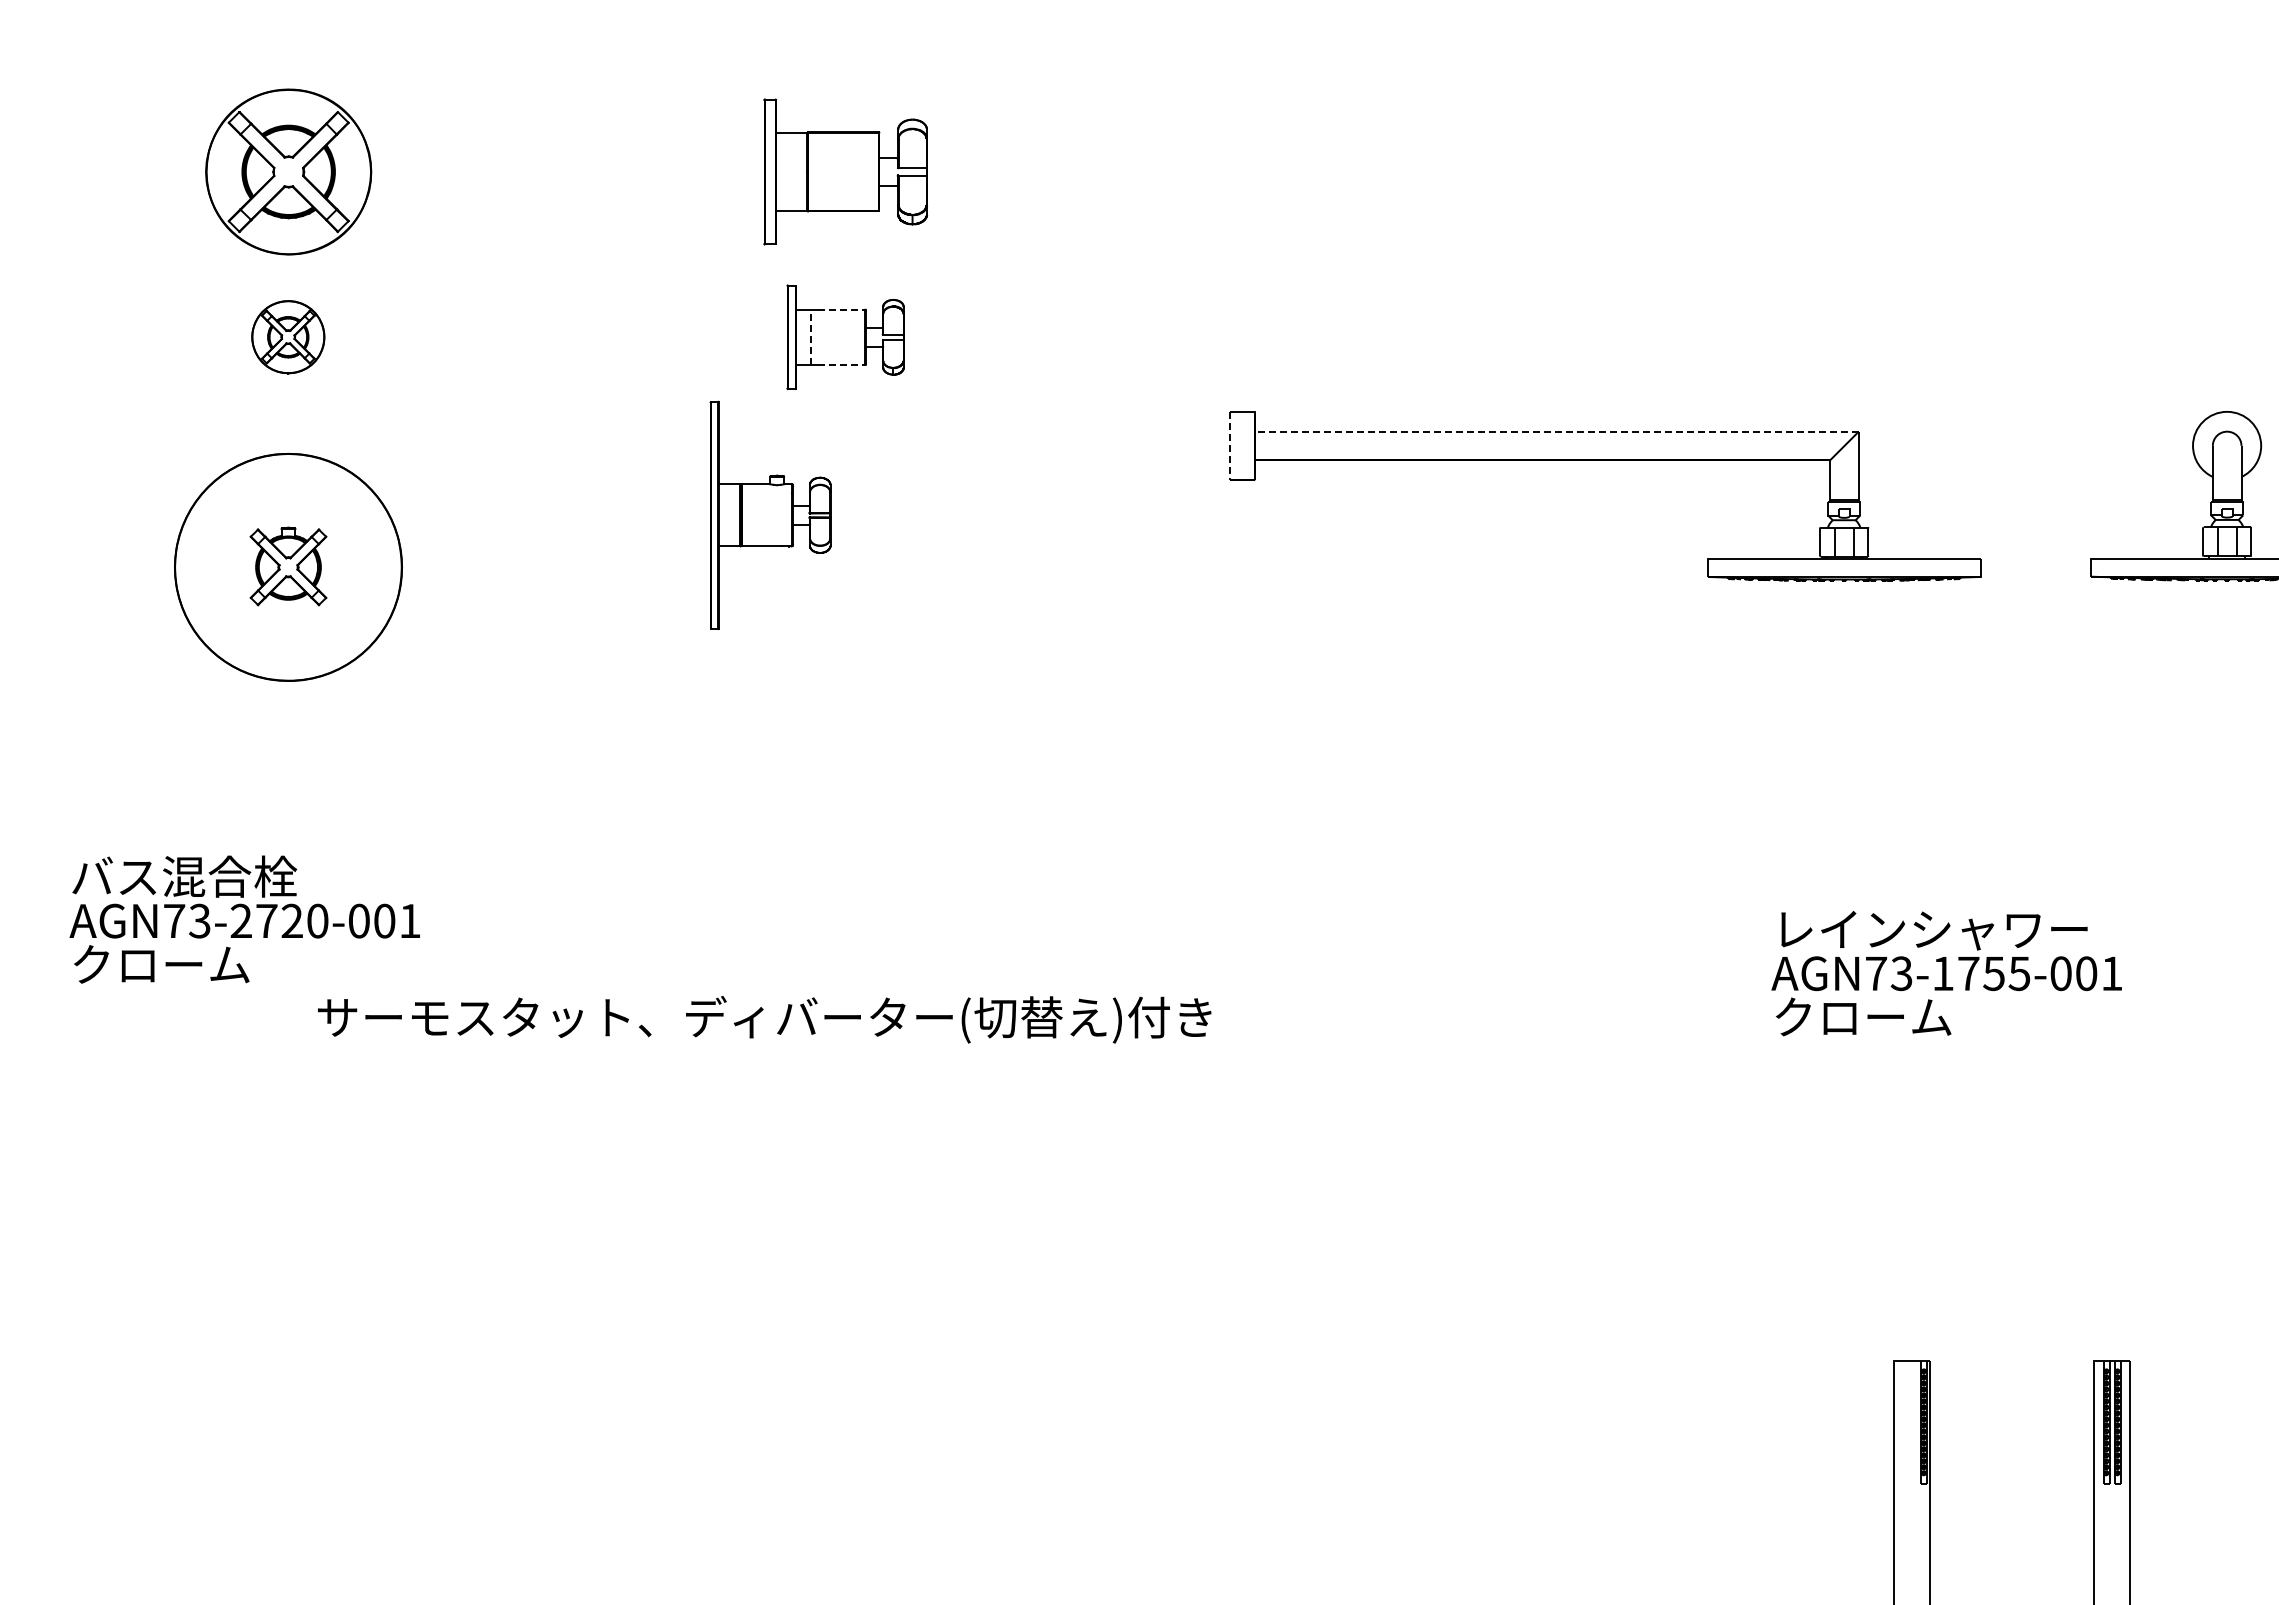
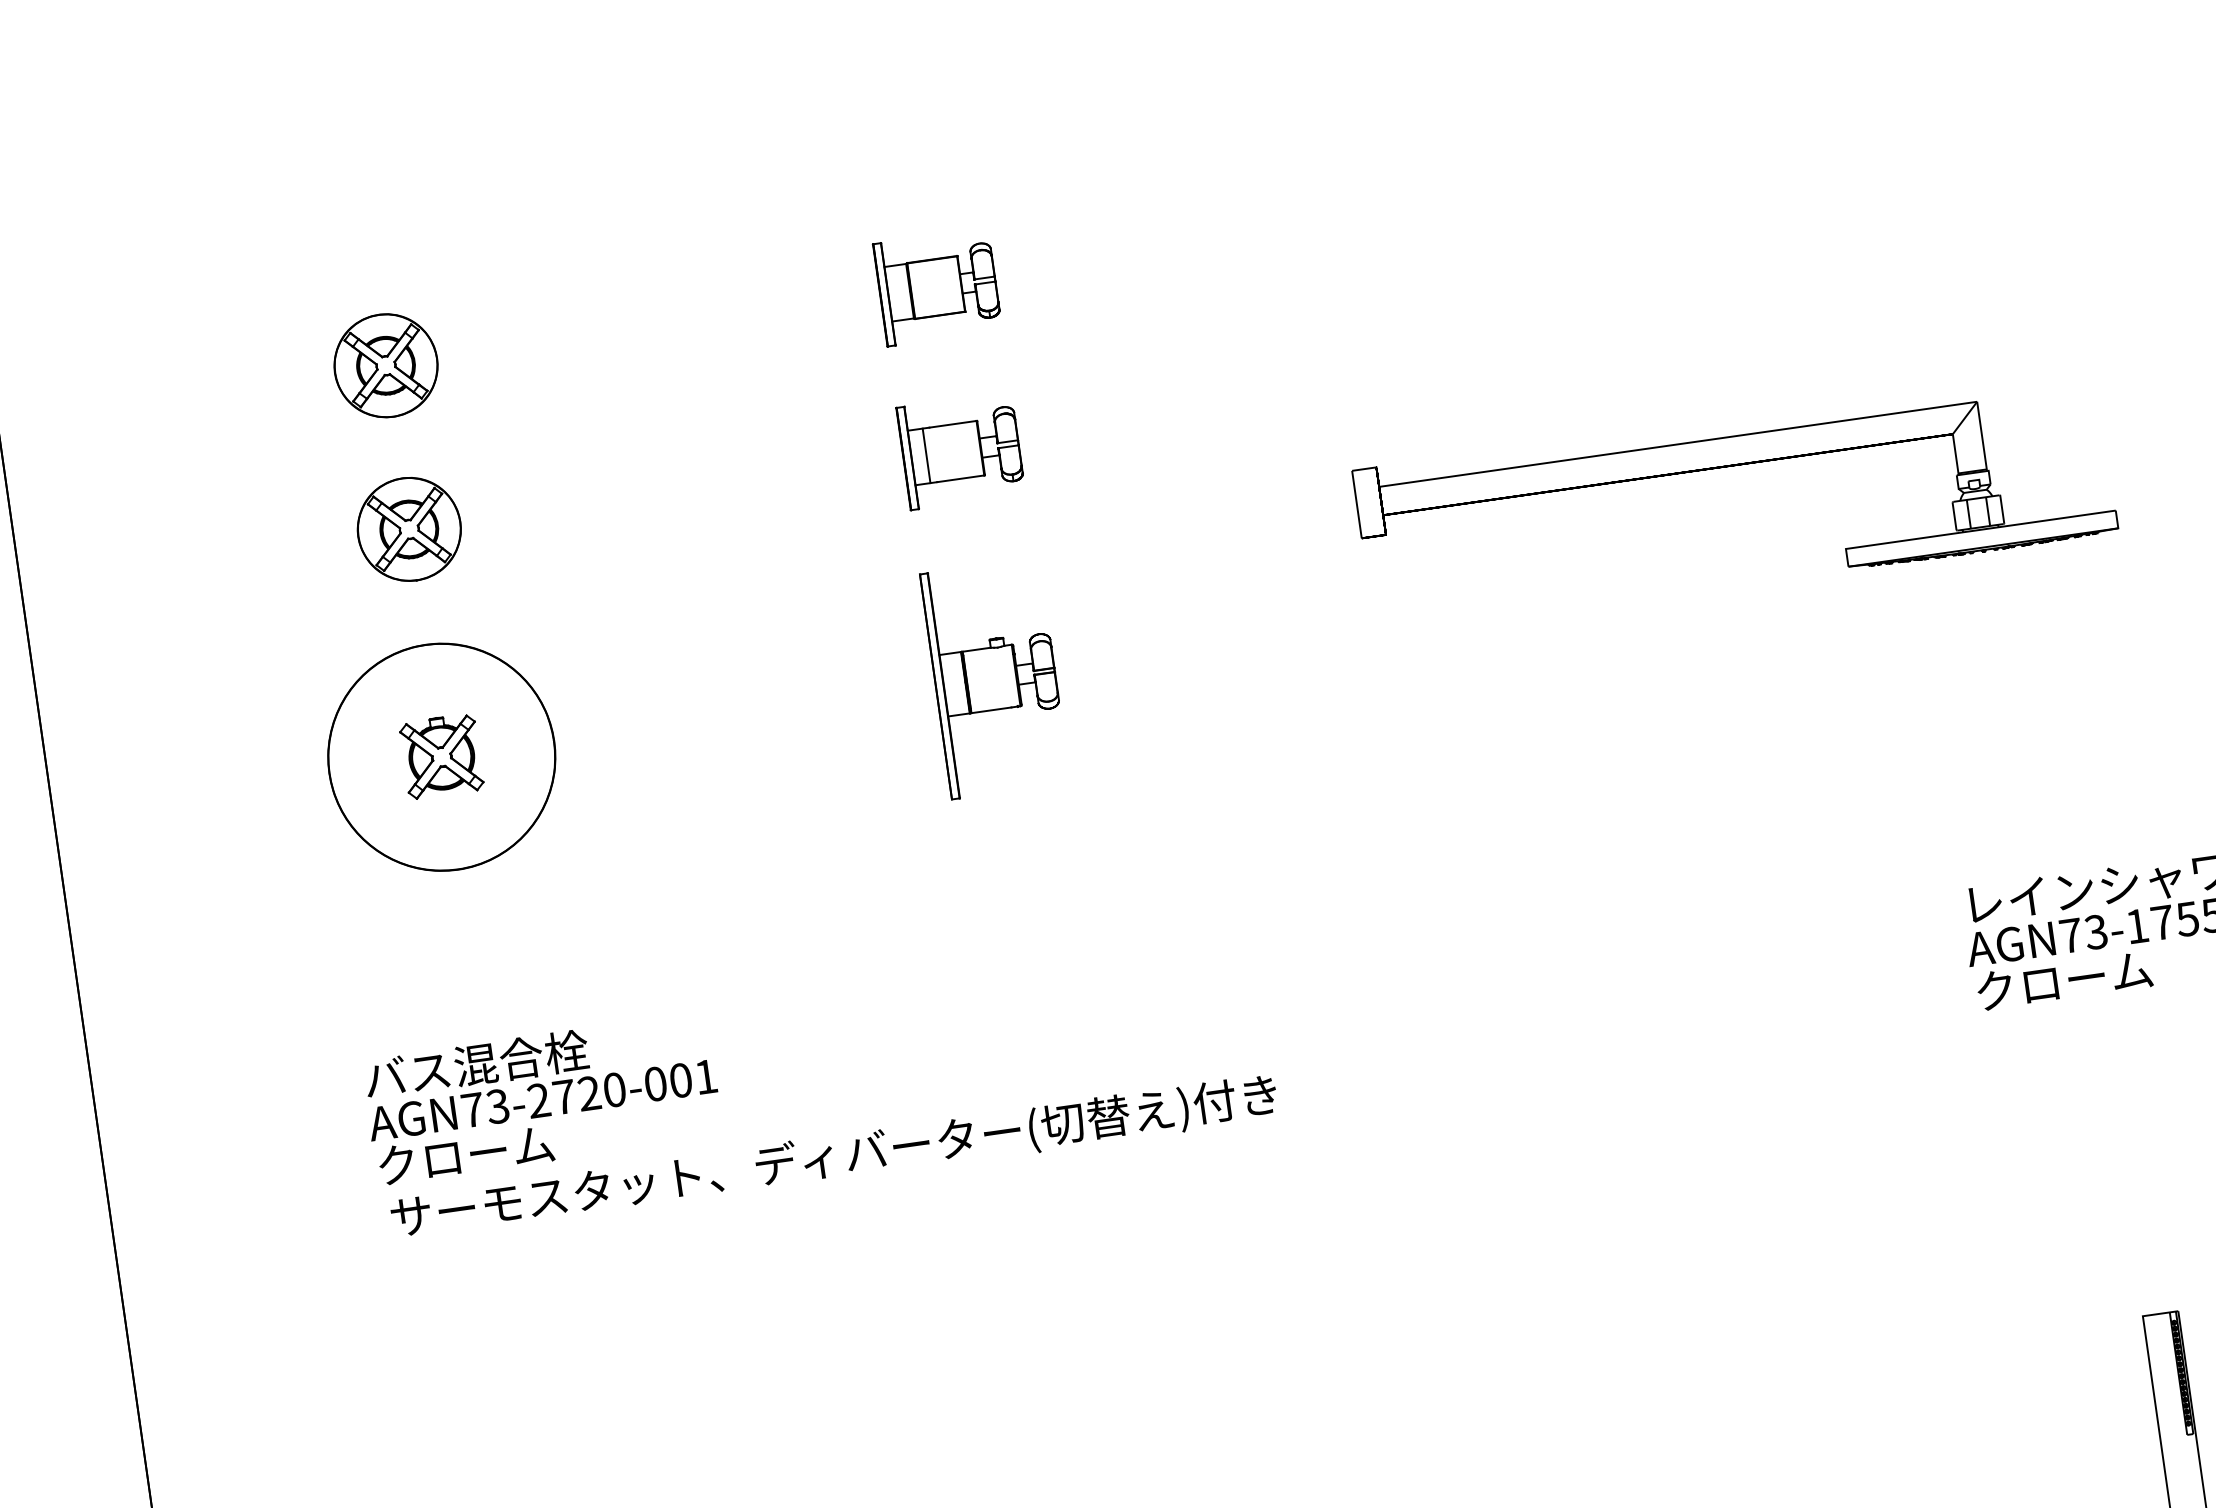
part: (287, 171) -> (385, 365), size x0.62
part: (845, 171) -> (937, 286), size x0.71
line: (841, 309) -> (952, 424), dashed -> solid
part: (287, 336) -> (408, 528), size x1.43
line: (810, 337) -> (926, 456), dashed -> solid
line: (841, 364) -> (960, 478), dashed -> solid
line: (1556, 431) -> (1678, 444), dashed -> solid
line: (1230, 446) -> (1357, 504), dashed -> solid
part: (770, 515) -> (995, 678), moved
text: (244, 919) -> (541, 1098), moved
text: (764, 1019) -> (834, 1158), moved

